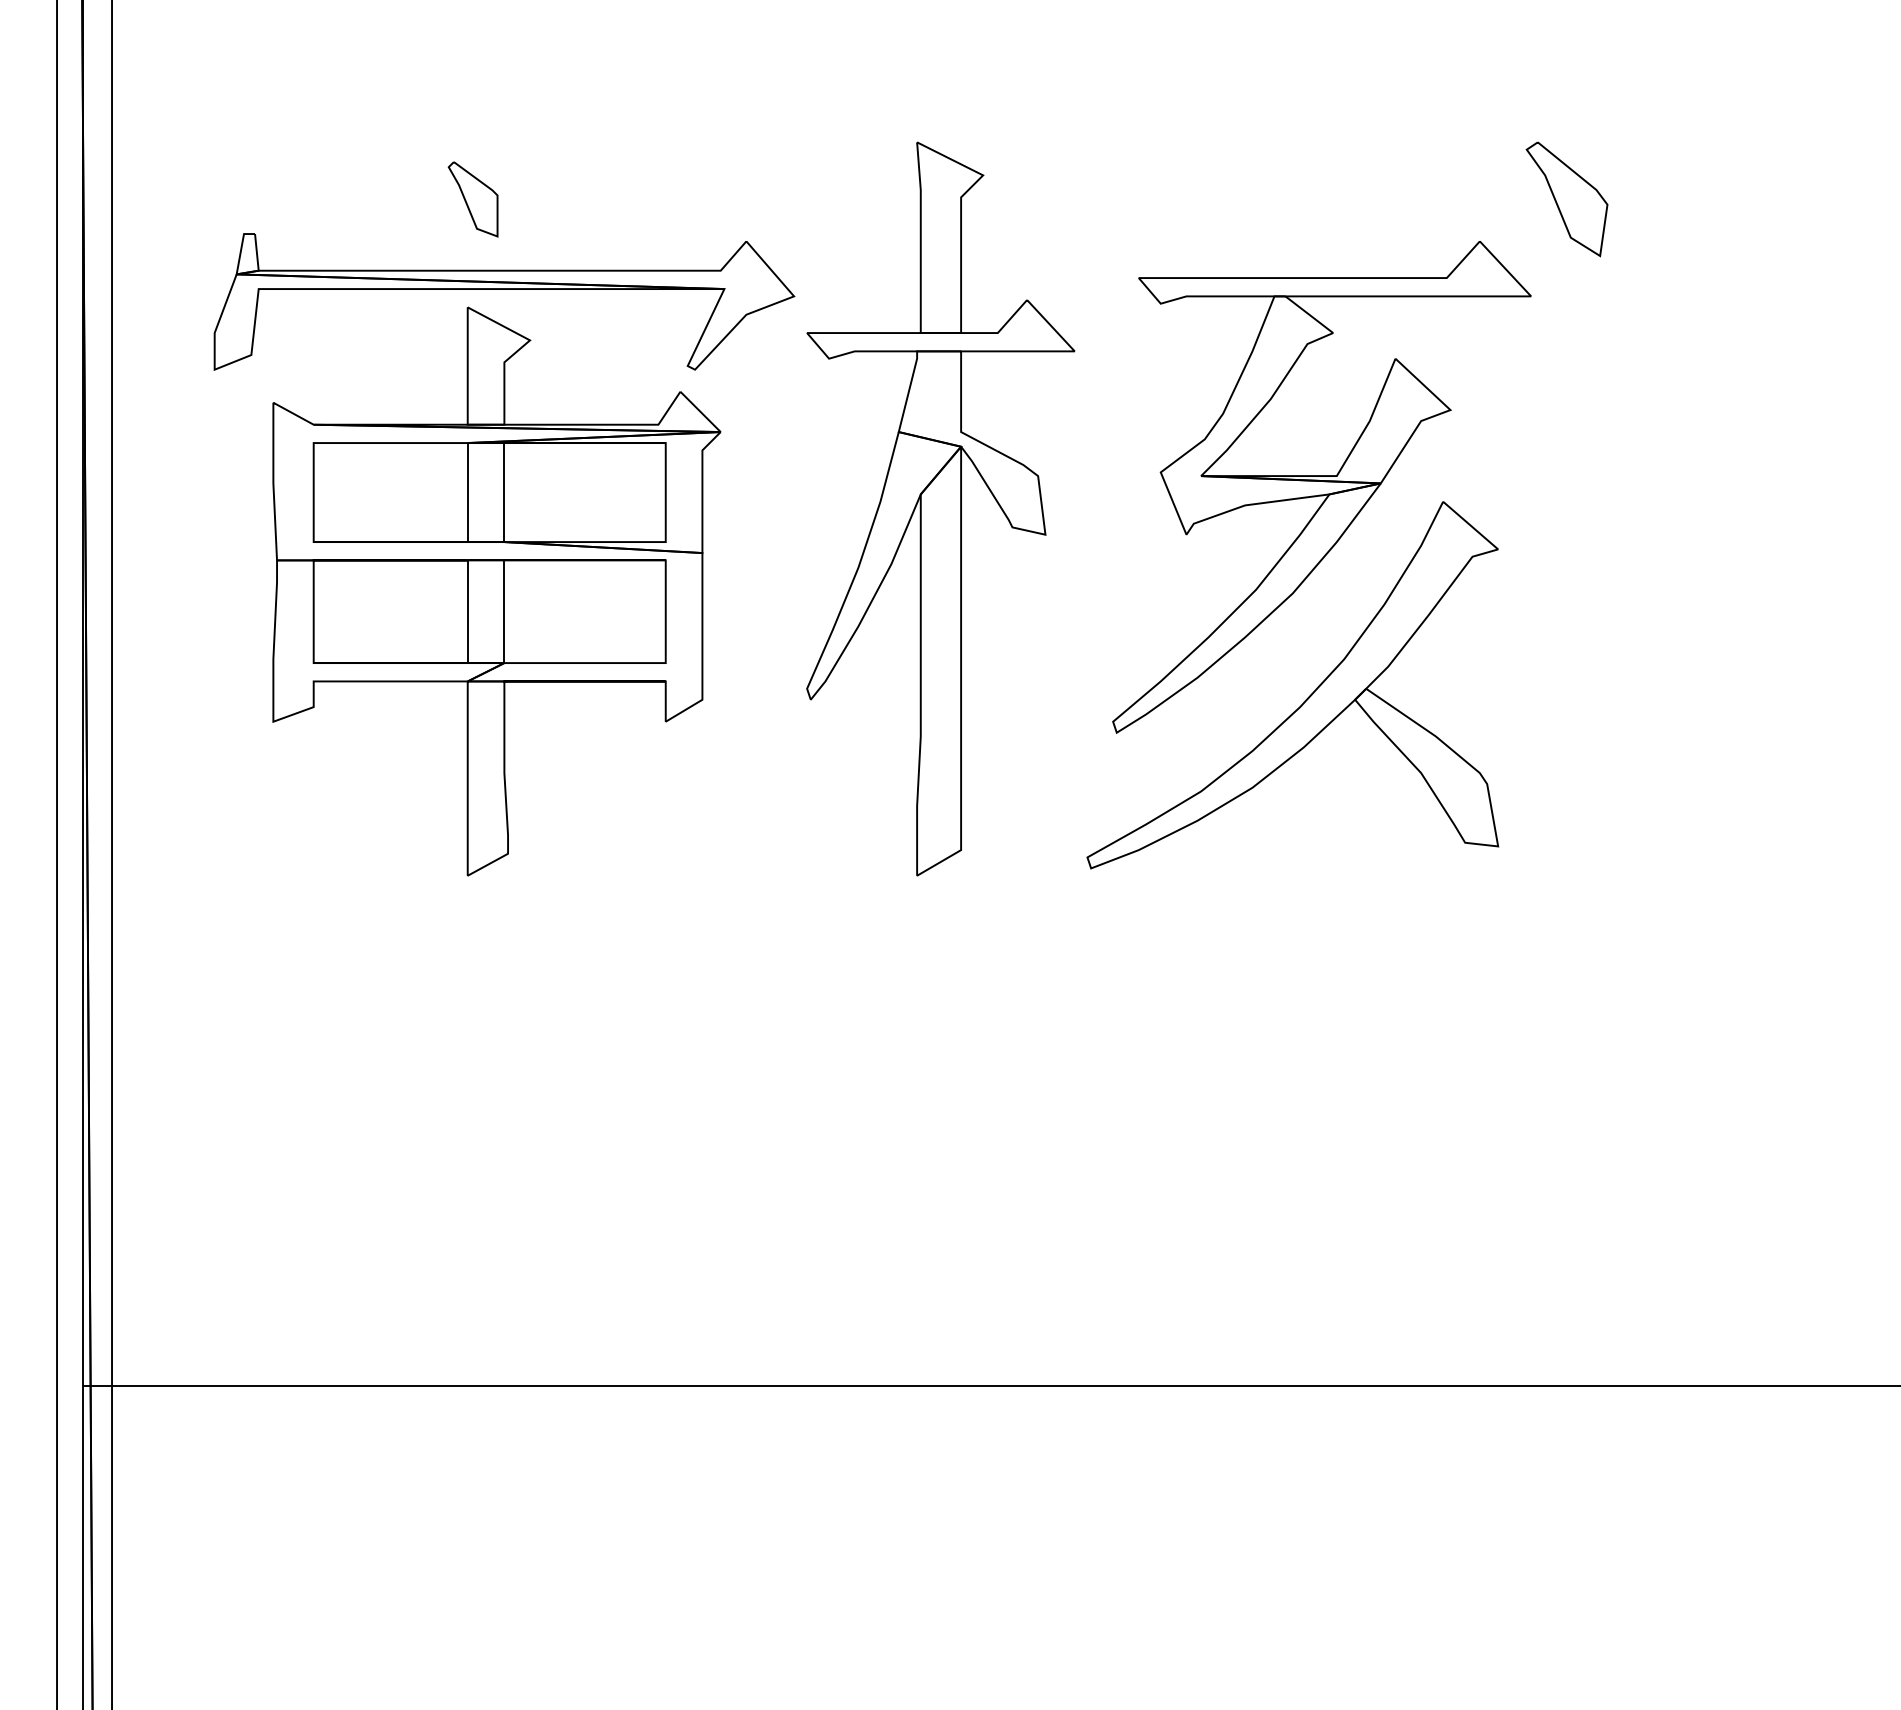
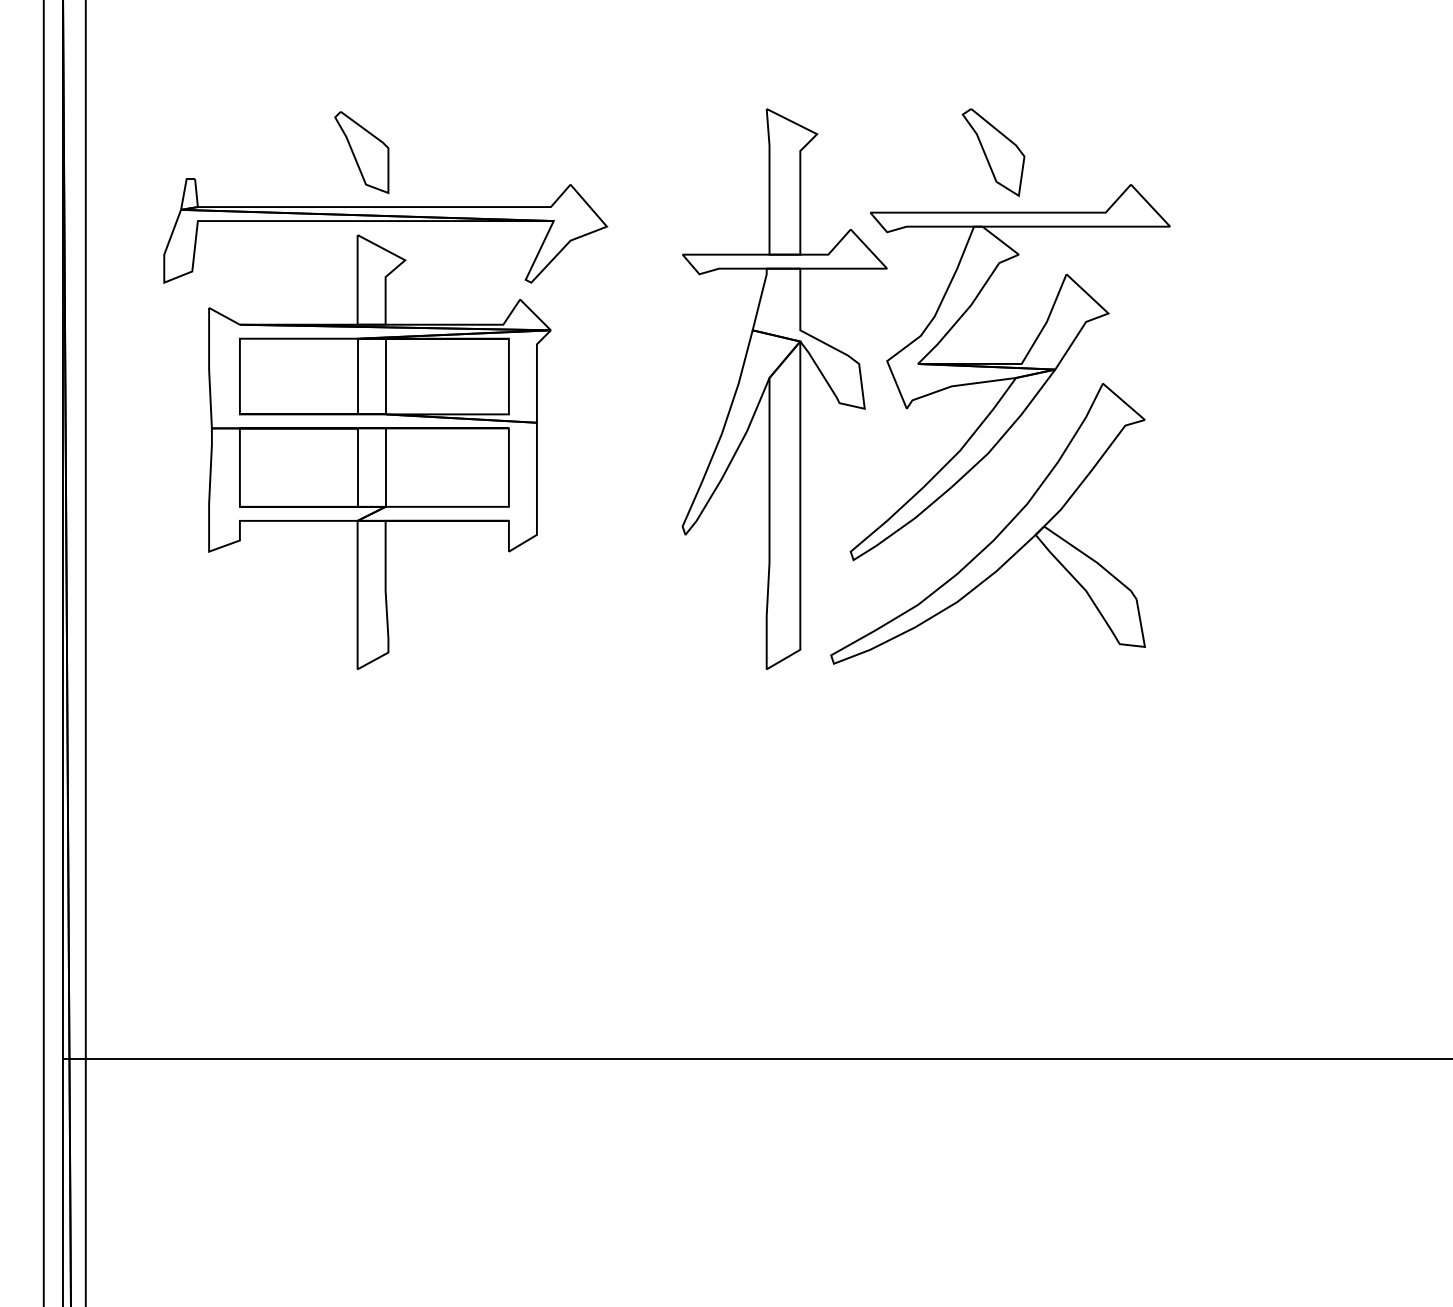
part: (472, 199) -> (361, 152), size x1.43
part: (1566, 199) -> (993, 152), moved
part: (940, 508) -> (784, 388), moved

